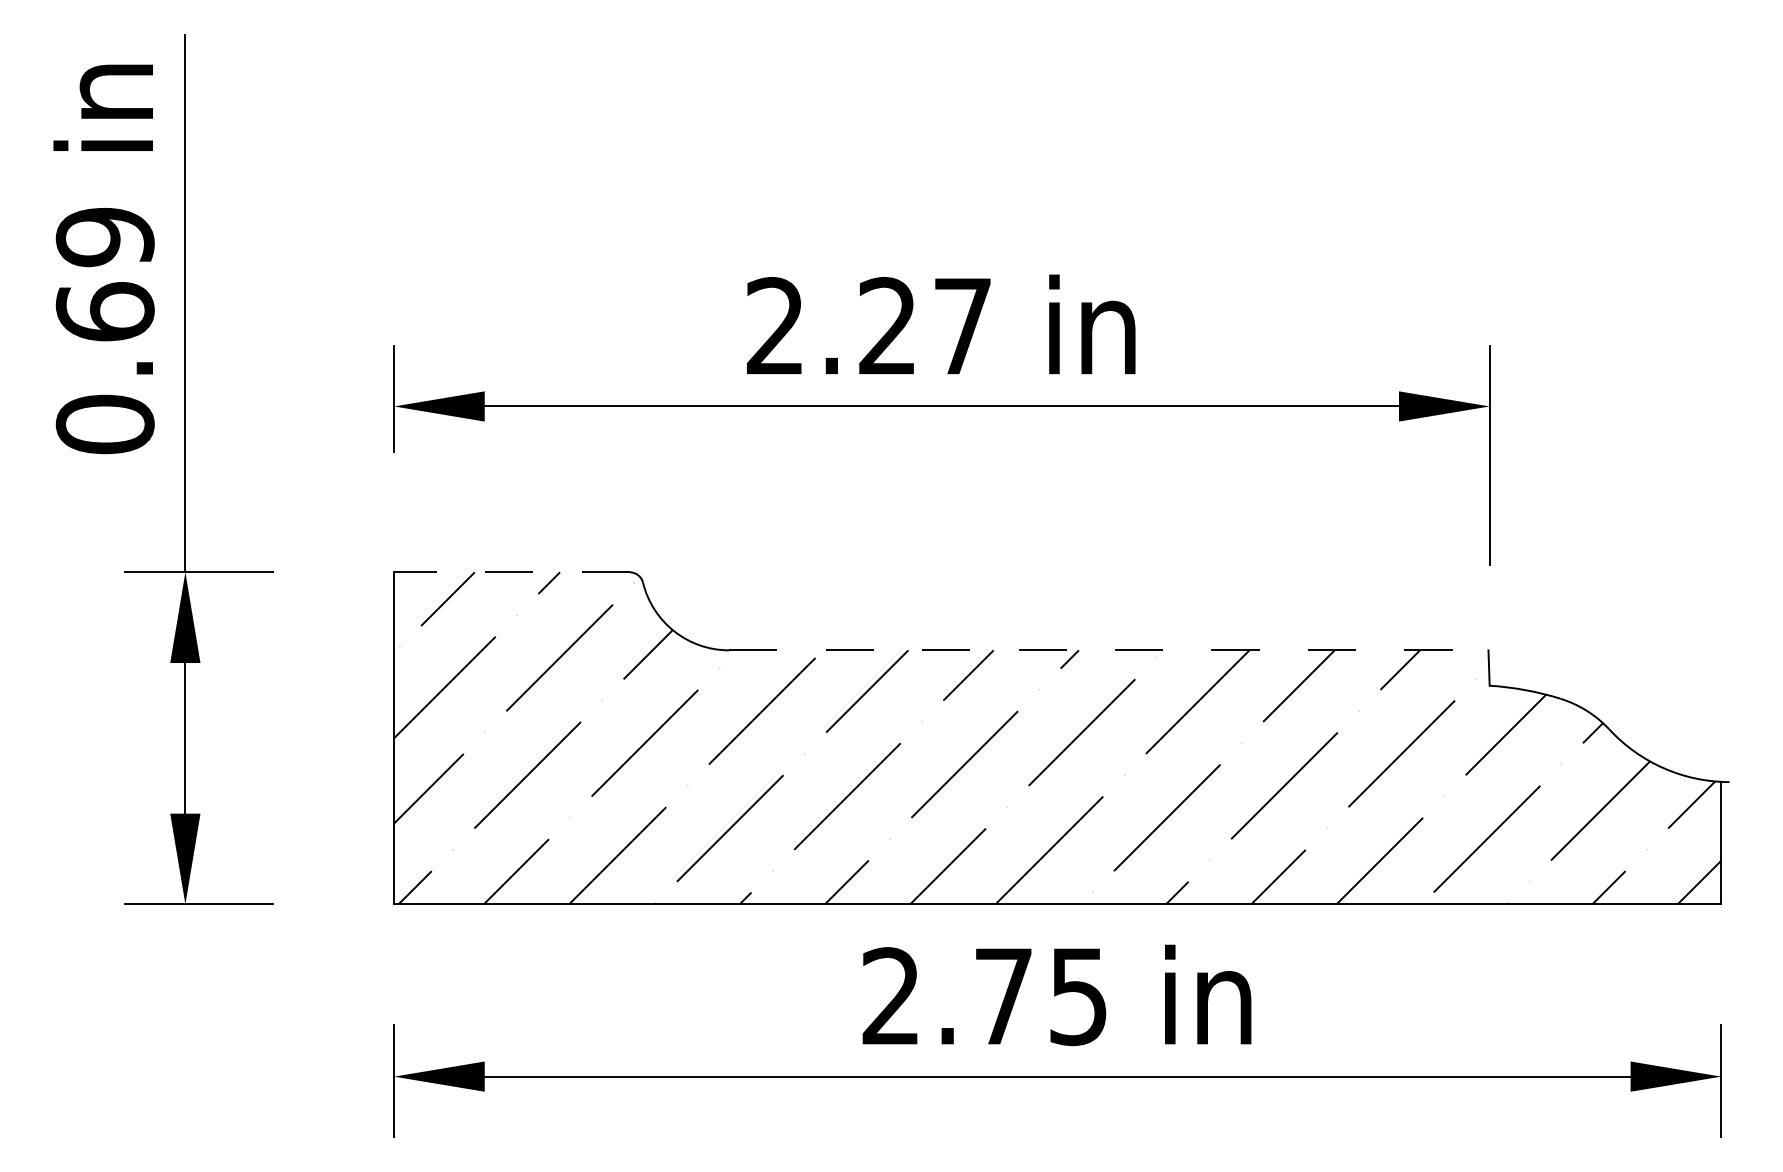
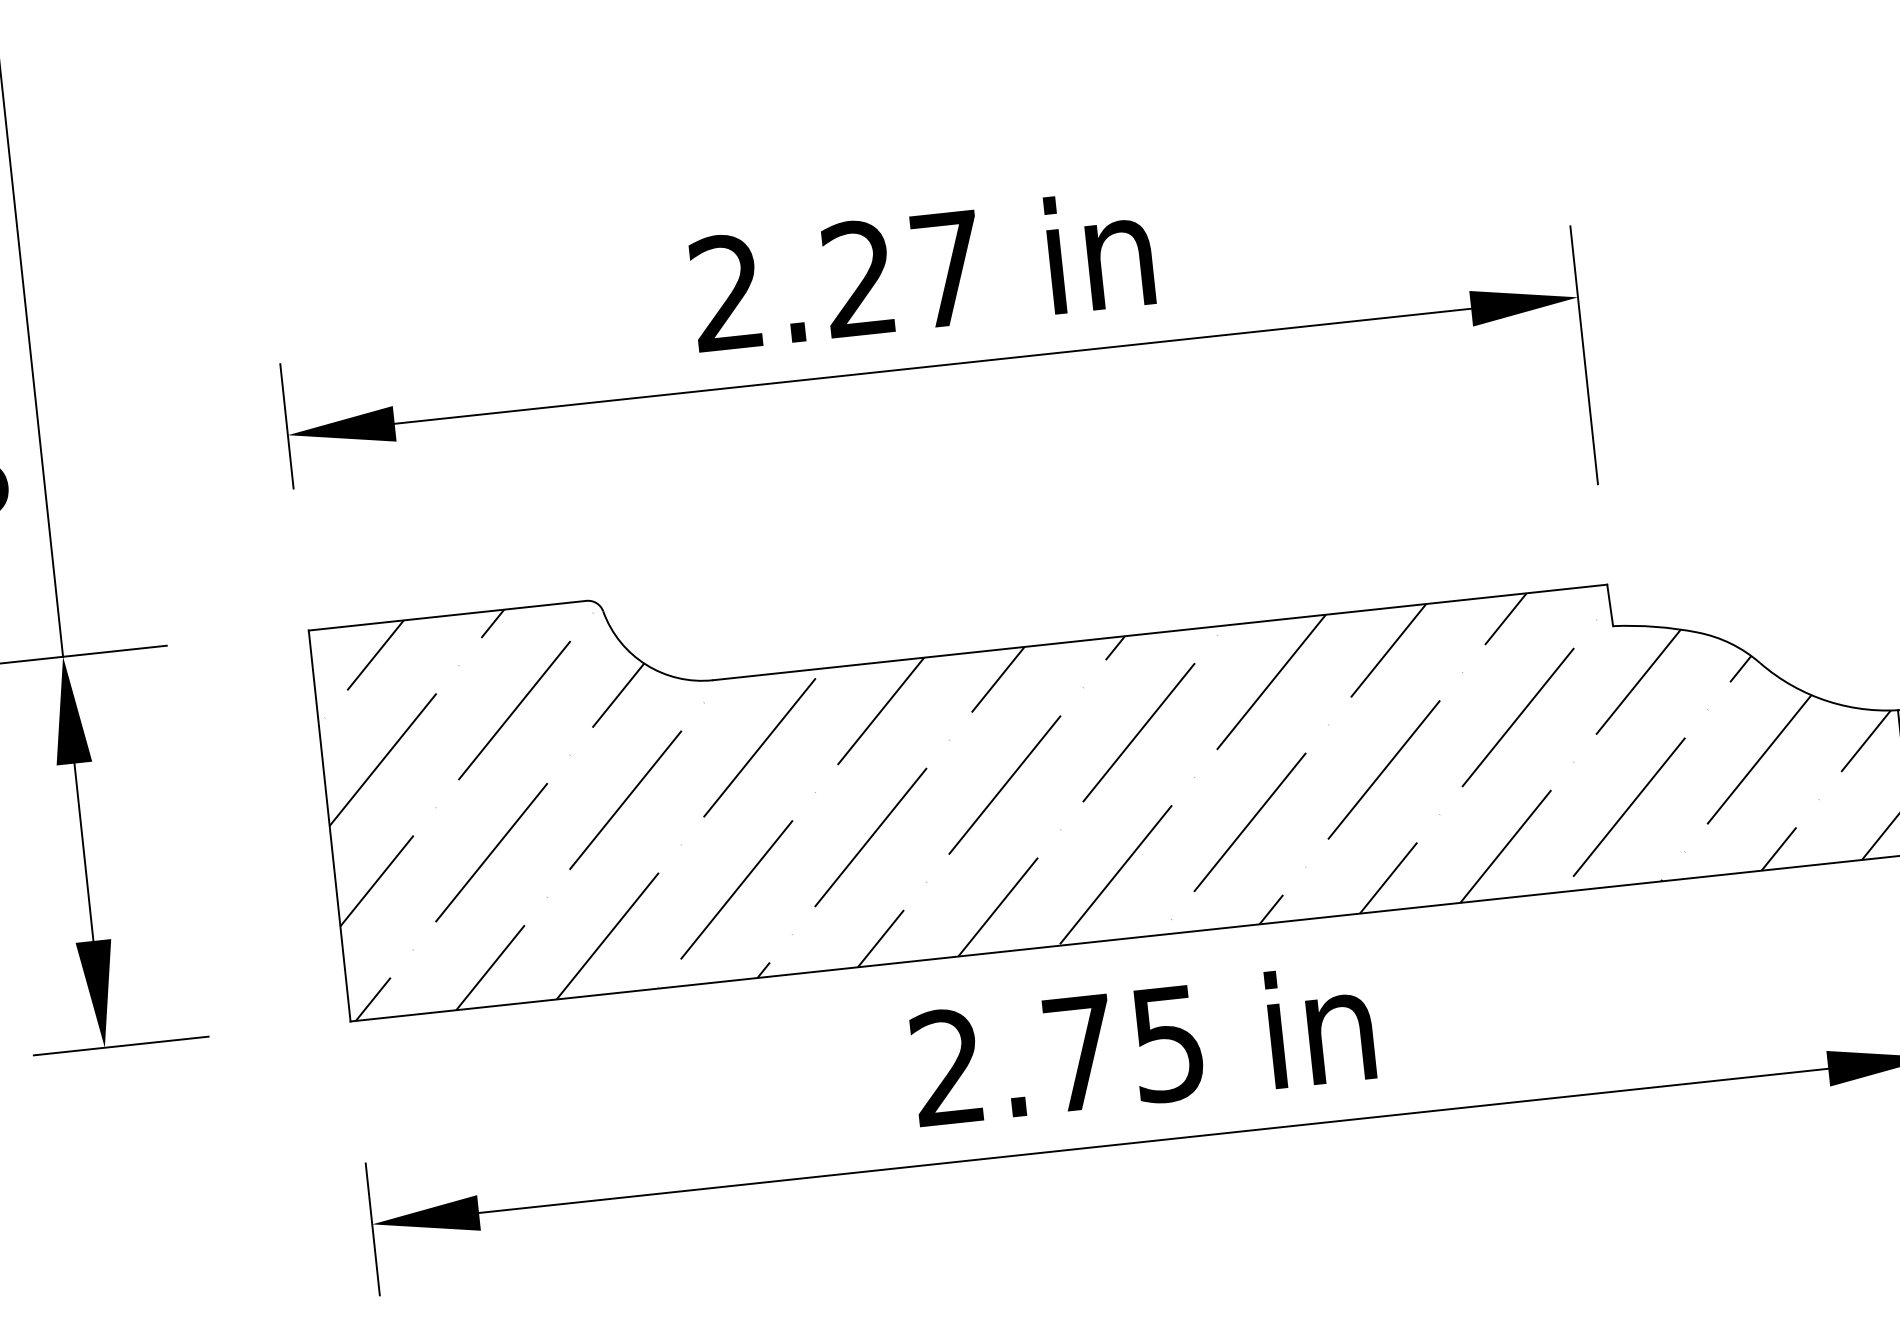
line: (511, 572) -> (447, 615), dashed -> solid
line: (1108, 650) -> (1159, 632), dashed -> solid

